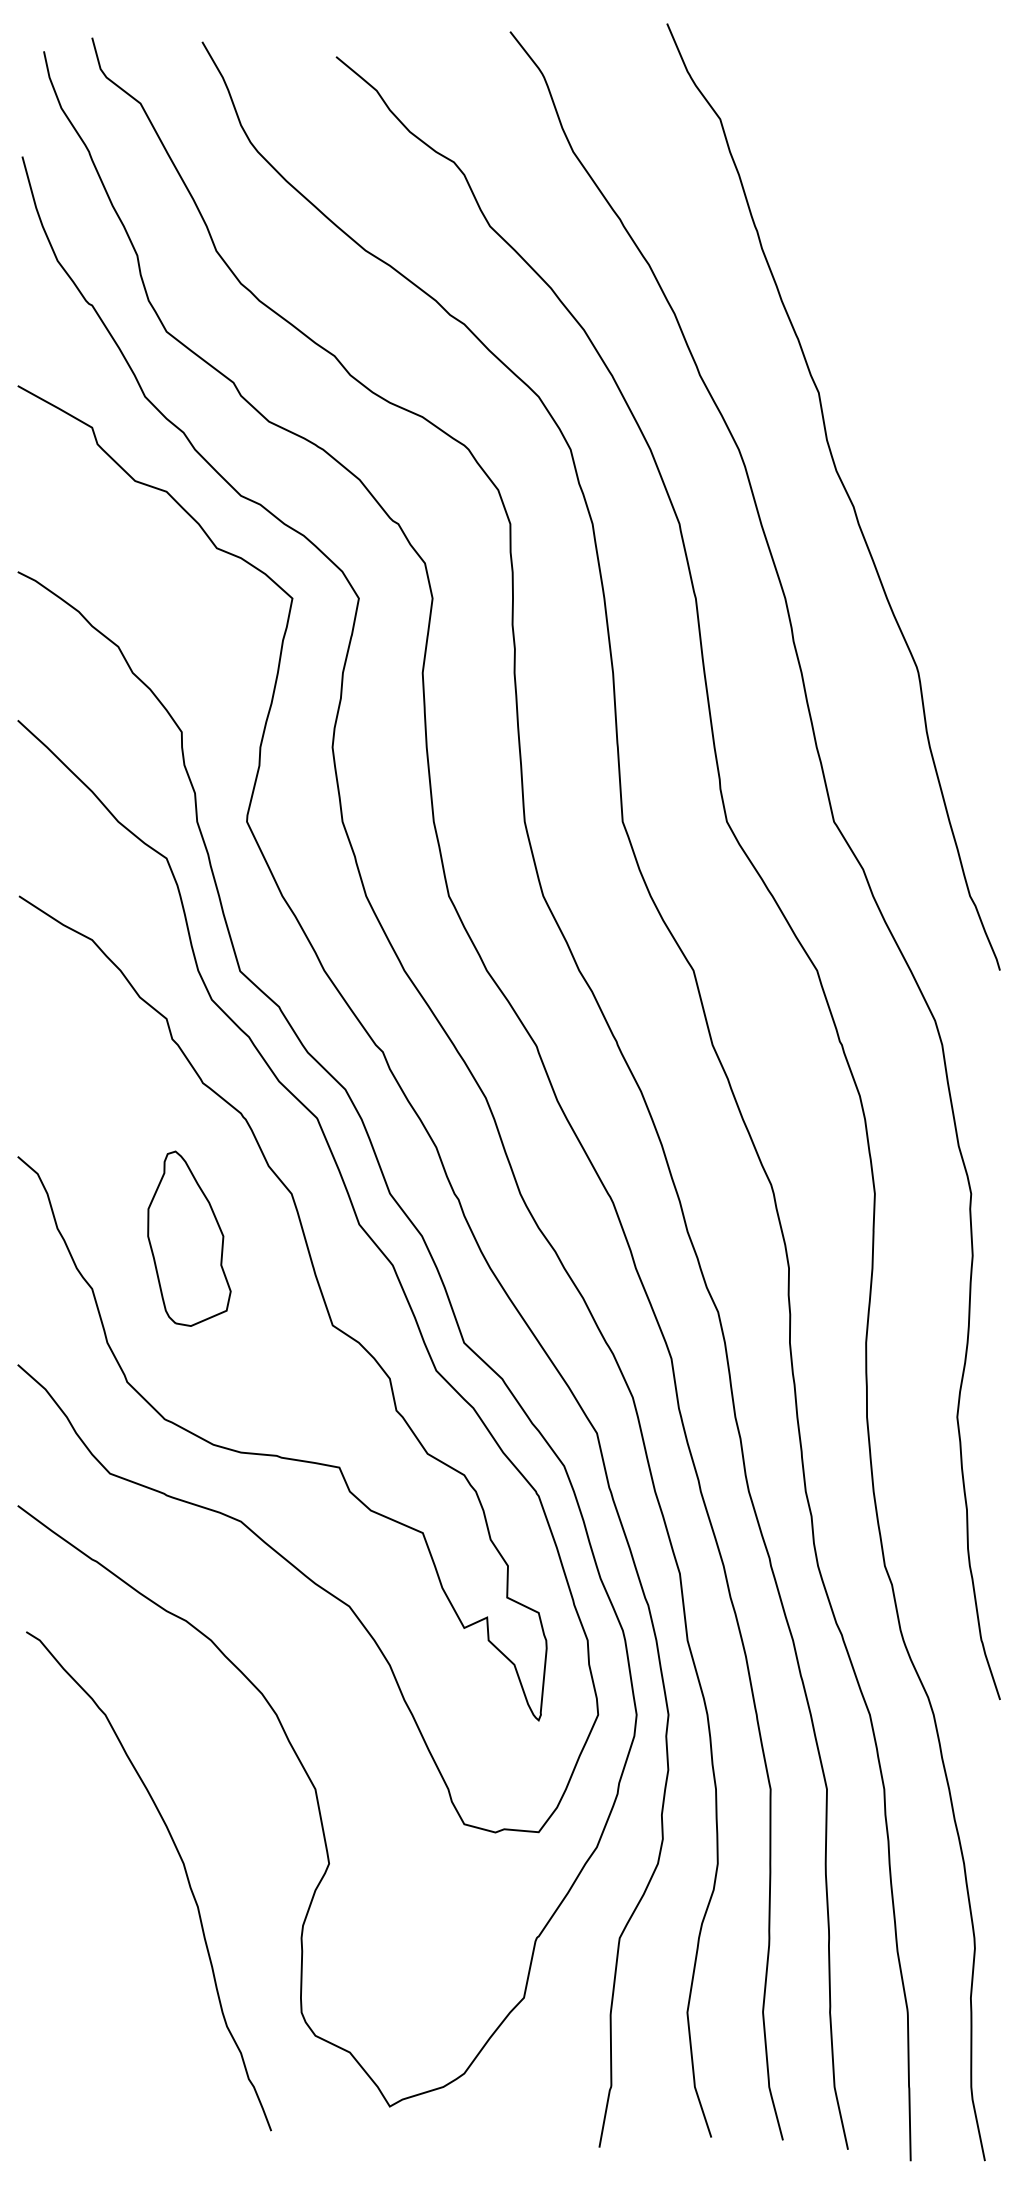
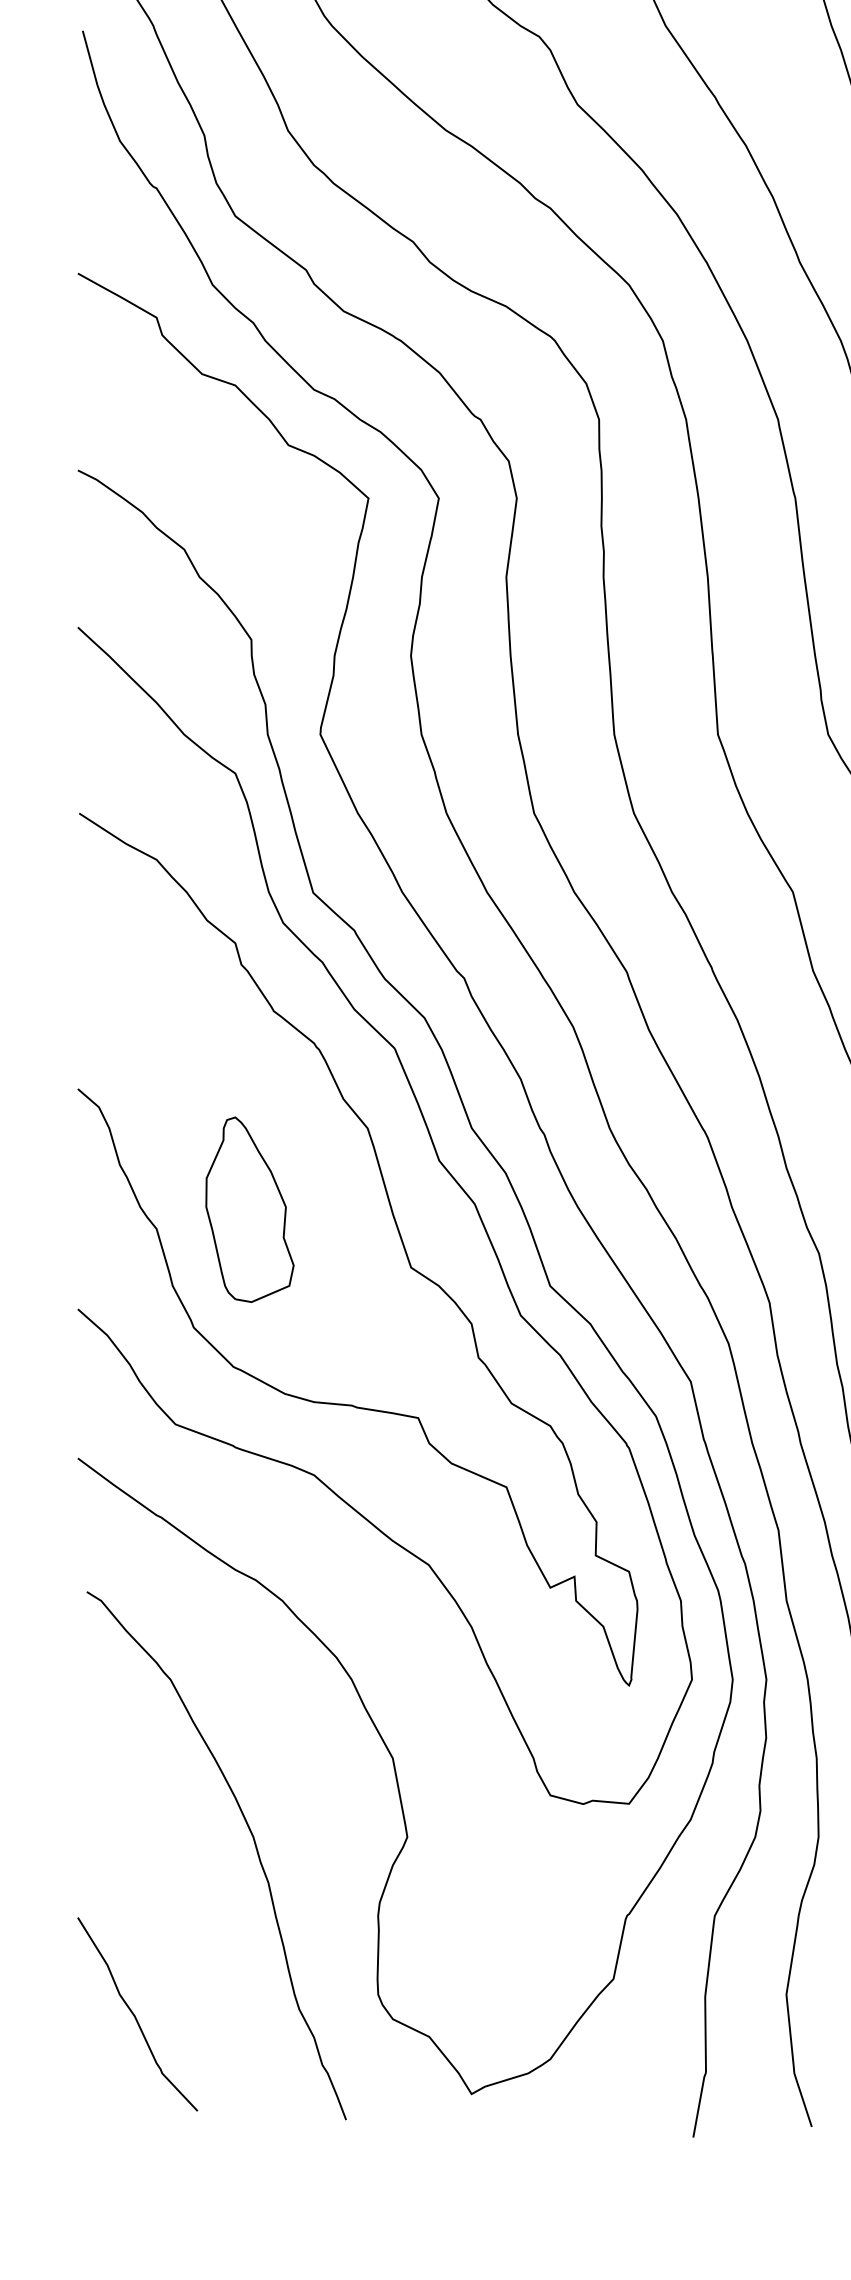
part: (189, 1238) -> (250, 1209), moved
curve: (72, 2032) -> (135, 2015), added

